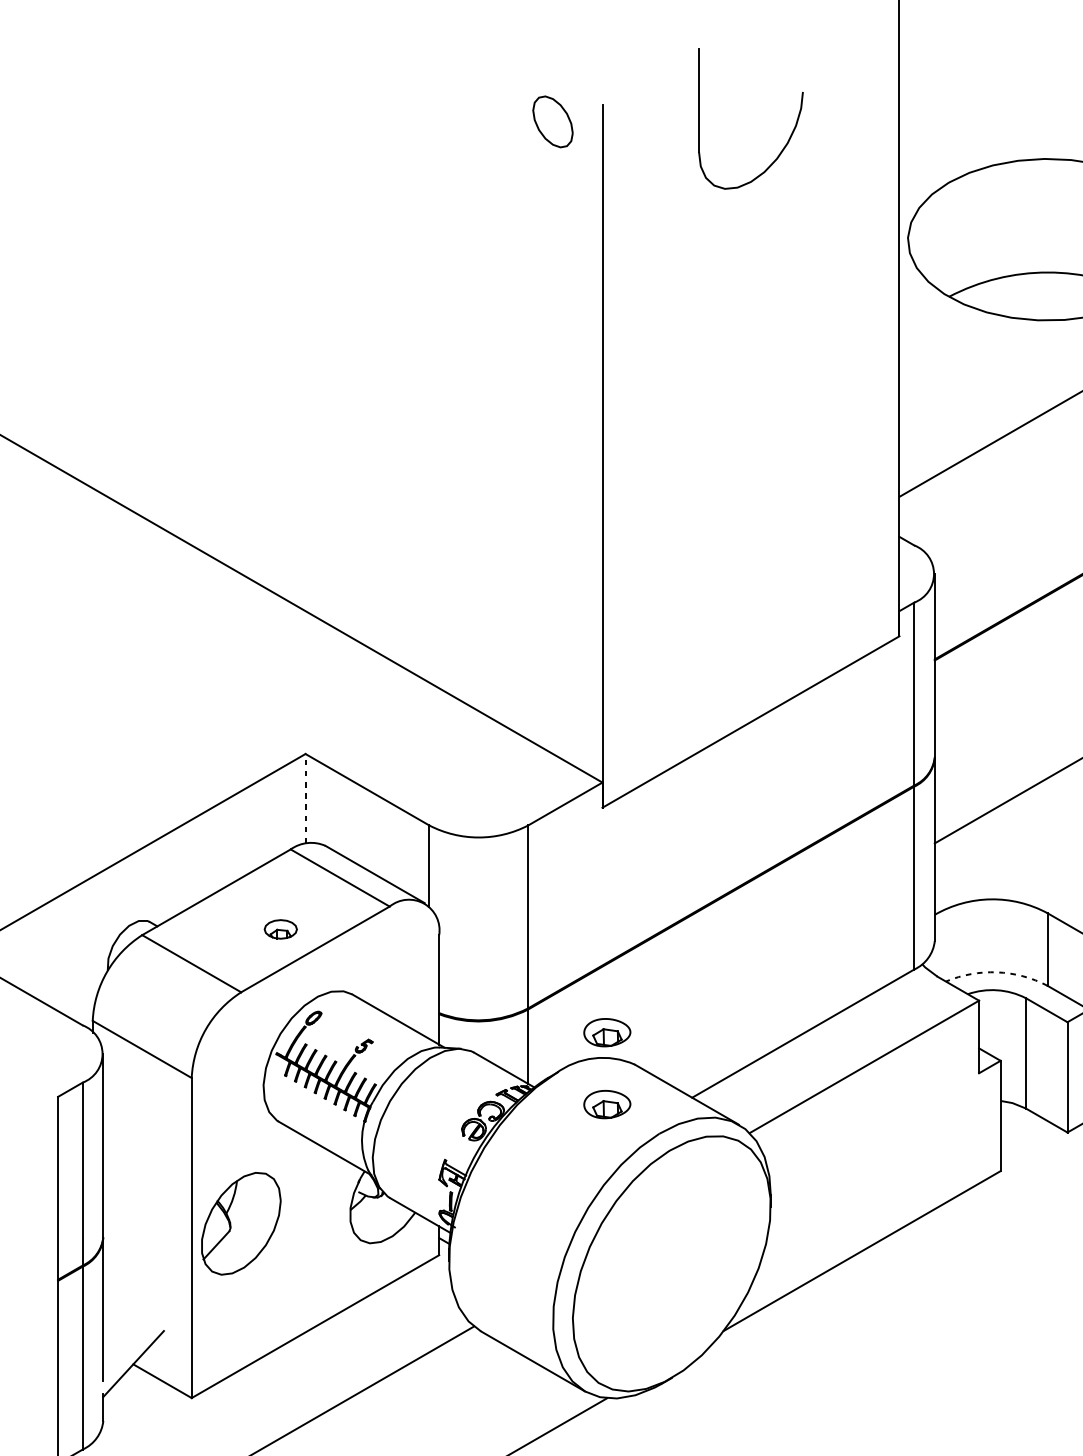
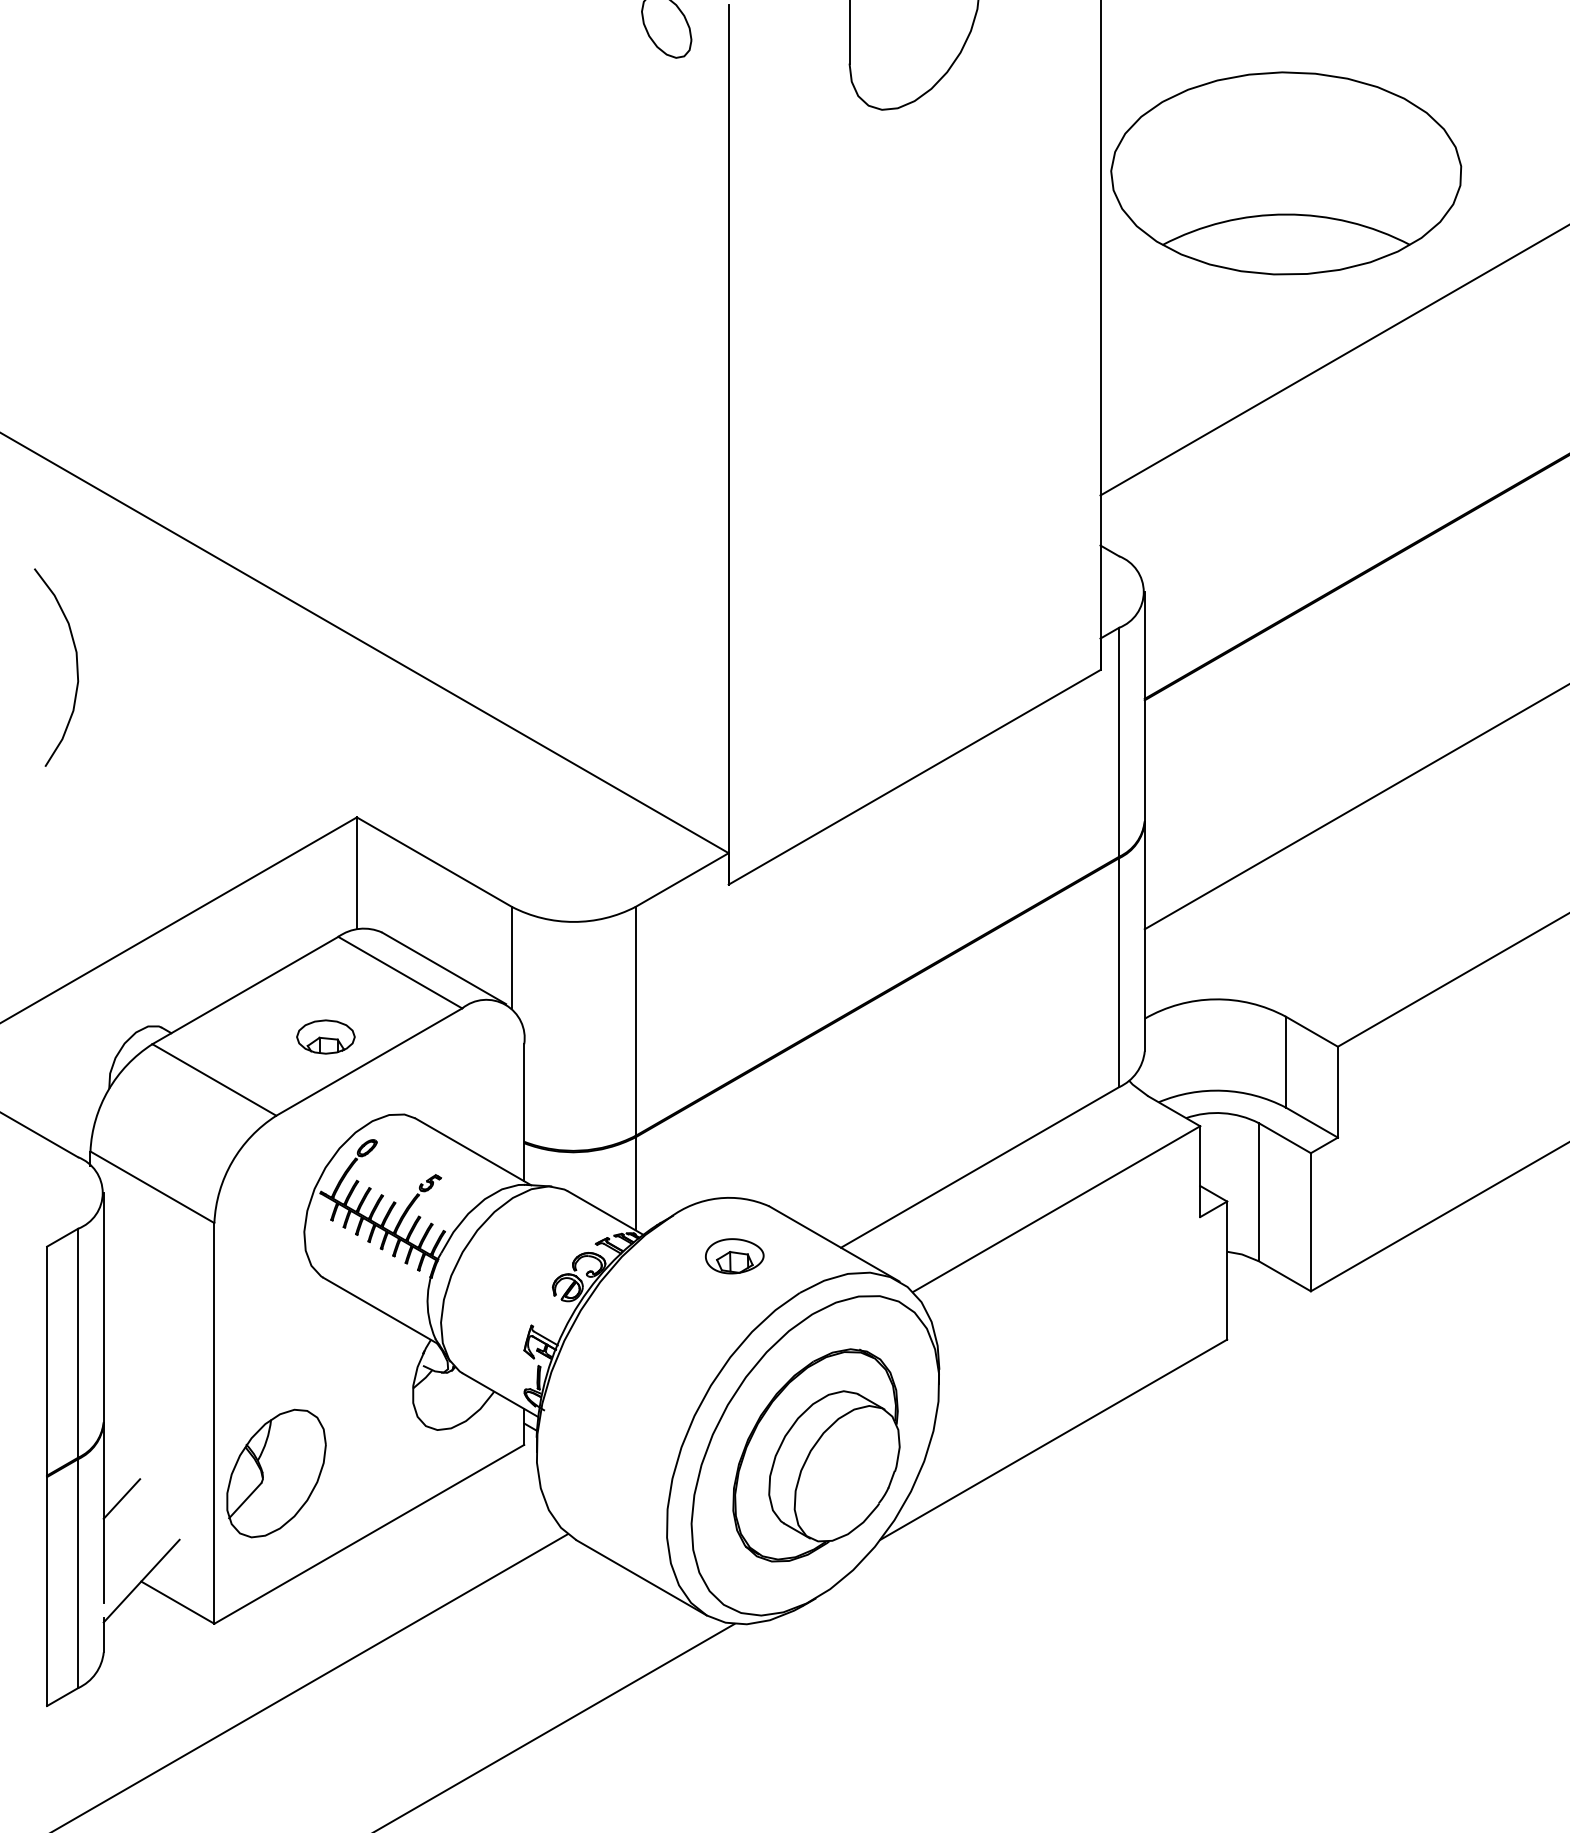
curve: (81, 634) -> (76, 667), added
line: (305, 798) -> (356, 872), dashed -> solid
part: (280, 929) -> (325, 1036), size x1.43
arc: (996, 972) -> (1222, 1090), dashed -> solid
part: (607, 1032) -> (734, 1166), removed
part: (241, 1223) -> (276, 1473), moved
part: (672, 1263) -> (816, 1455), added
line: (117, 1298) -> (121, 1498), added

